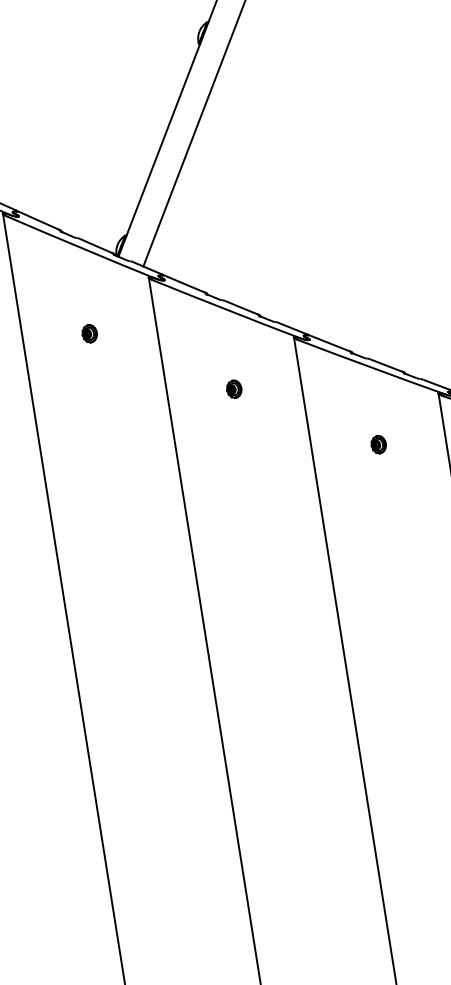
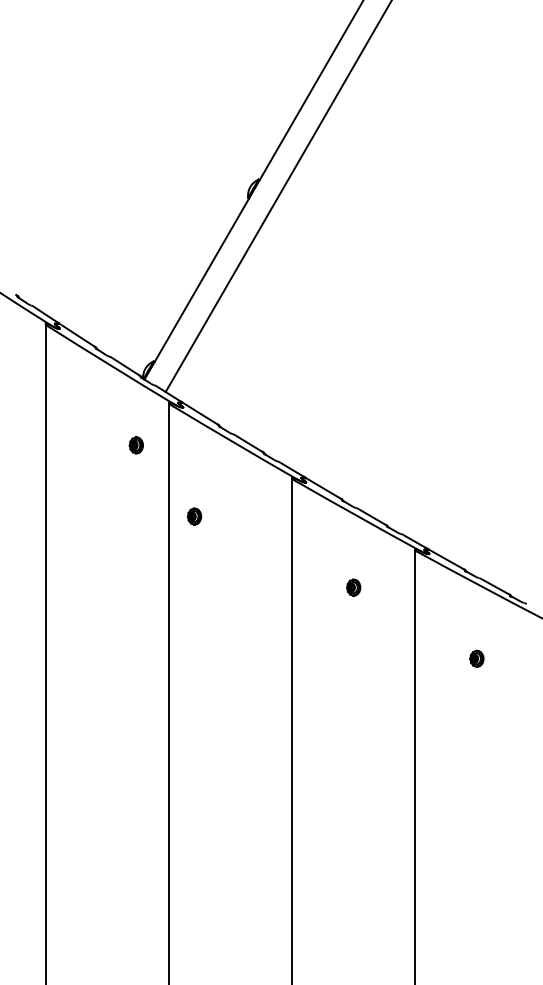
part: (88, 334) -> (135, 445), moved
part: (234, 389) -> (194, 516), moved

